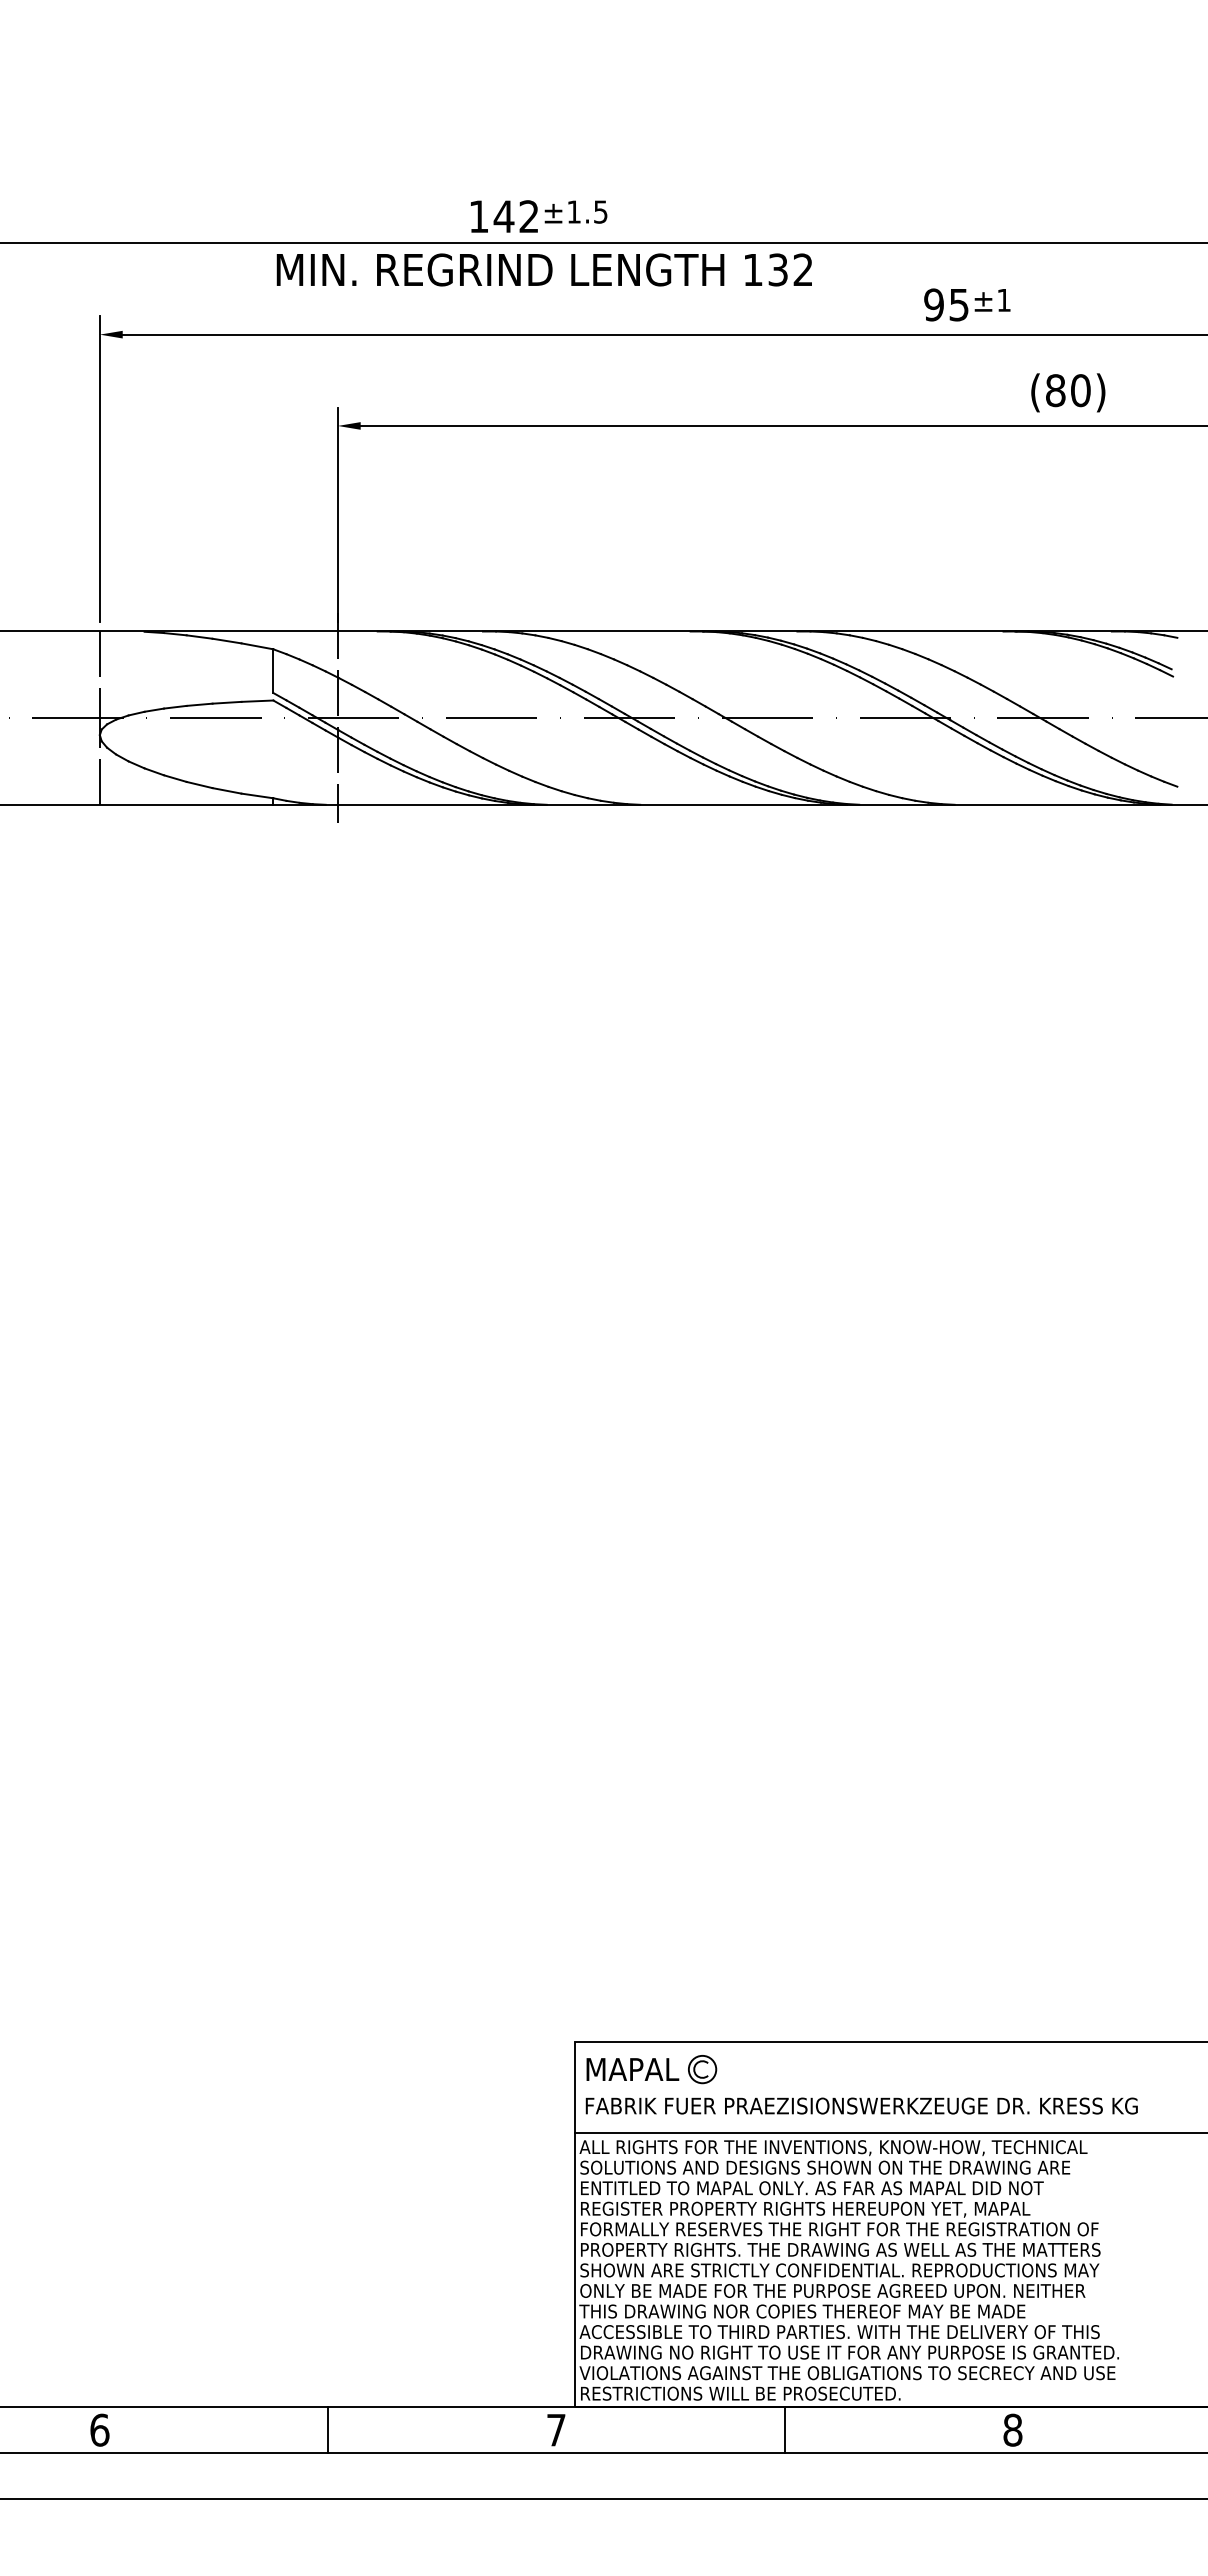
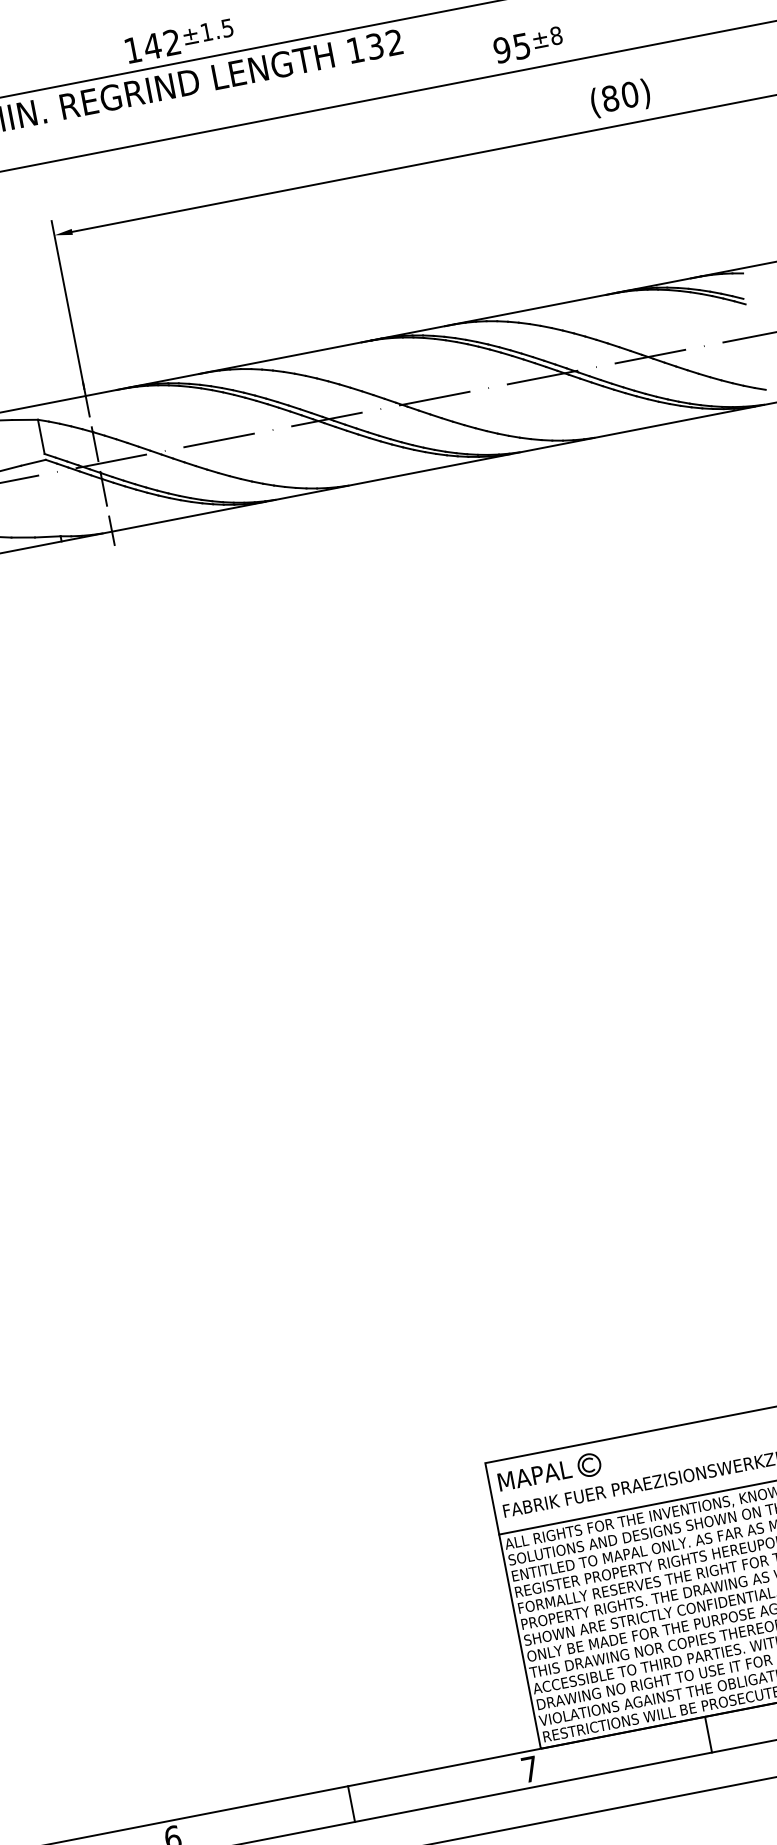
text: (1004, 299) -> (556, 35), ±1 -> ±8

